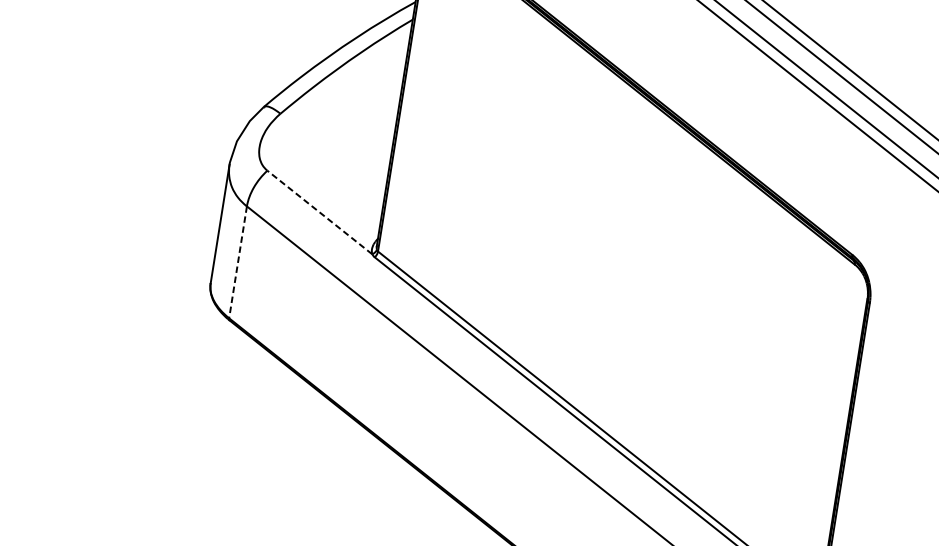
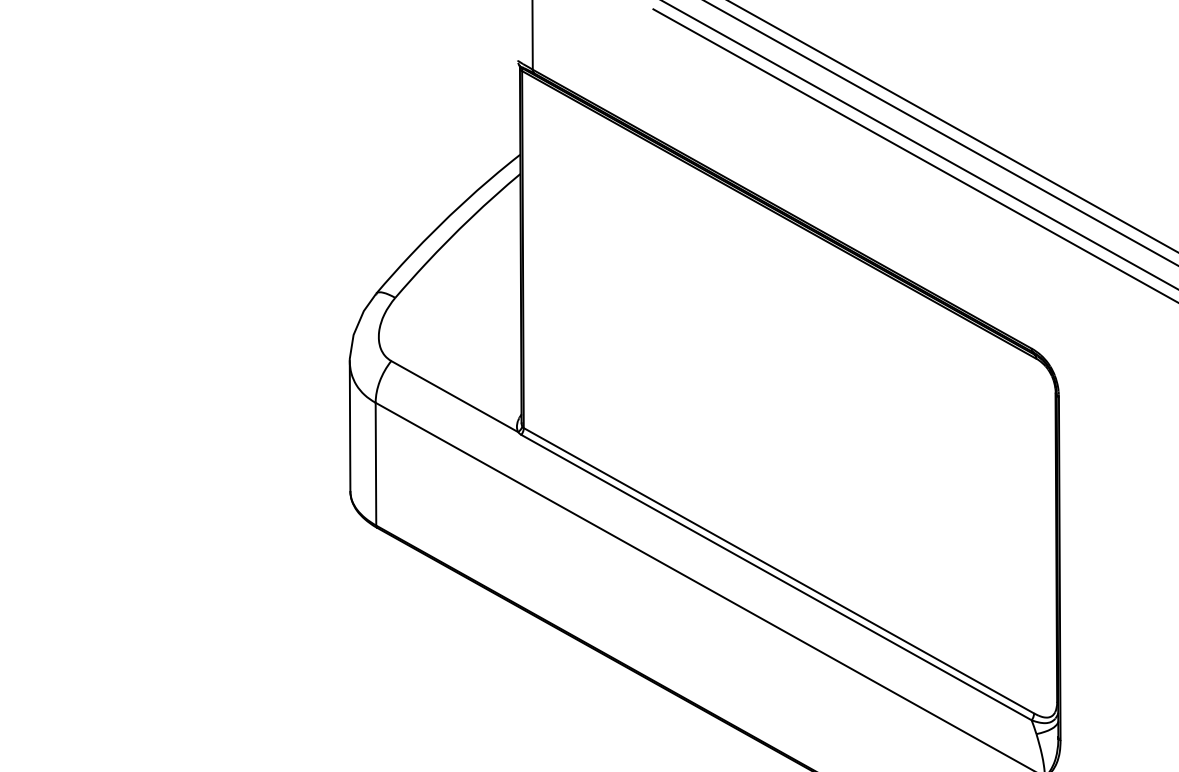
line: (319, 212) -> (454, 396), dashed -> solid
line: (237, 262) -> (375, 464), dashed -> solid

